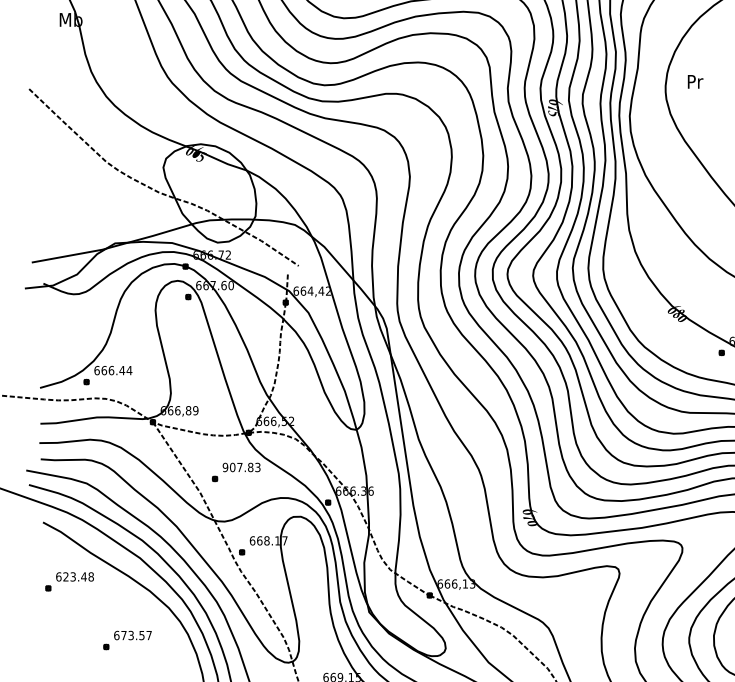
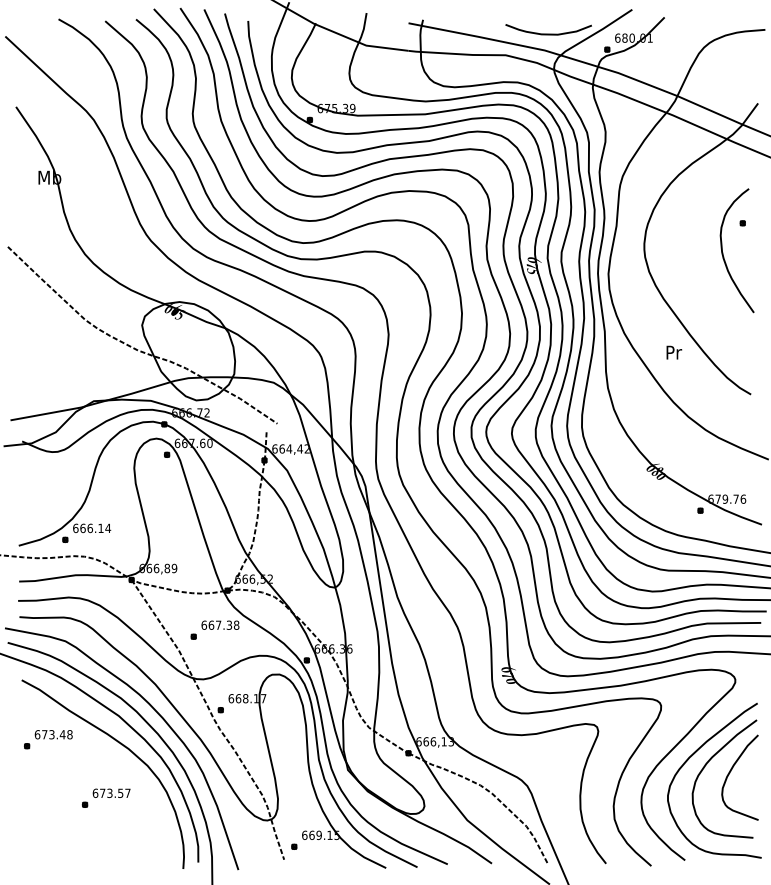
text: (695, 81) -> (674, 352), moved
text: (121, 369) -> (100, 527), 666.44 -> 666.14
text: (241, 466) -> (220, 624), 907.83 -> 667.38
text: (65, 576) -> (44, 734), 623.48 -> 673.48

